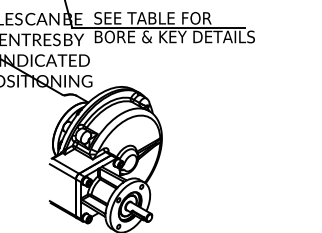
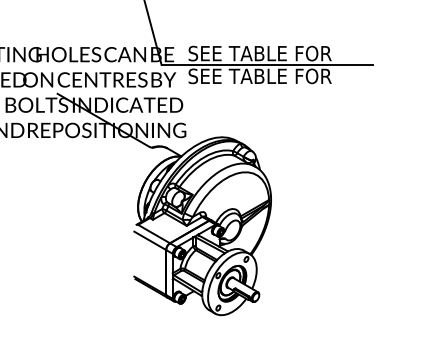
text: (174, 37) -> (286, 76), BORE & KEY DETAILS -> SEE TABLE FOR

